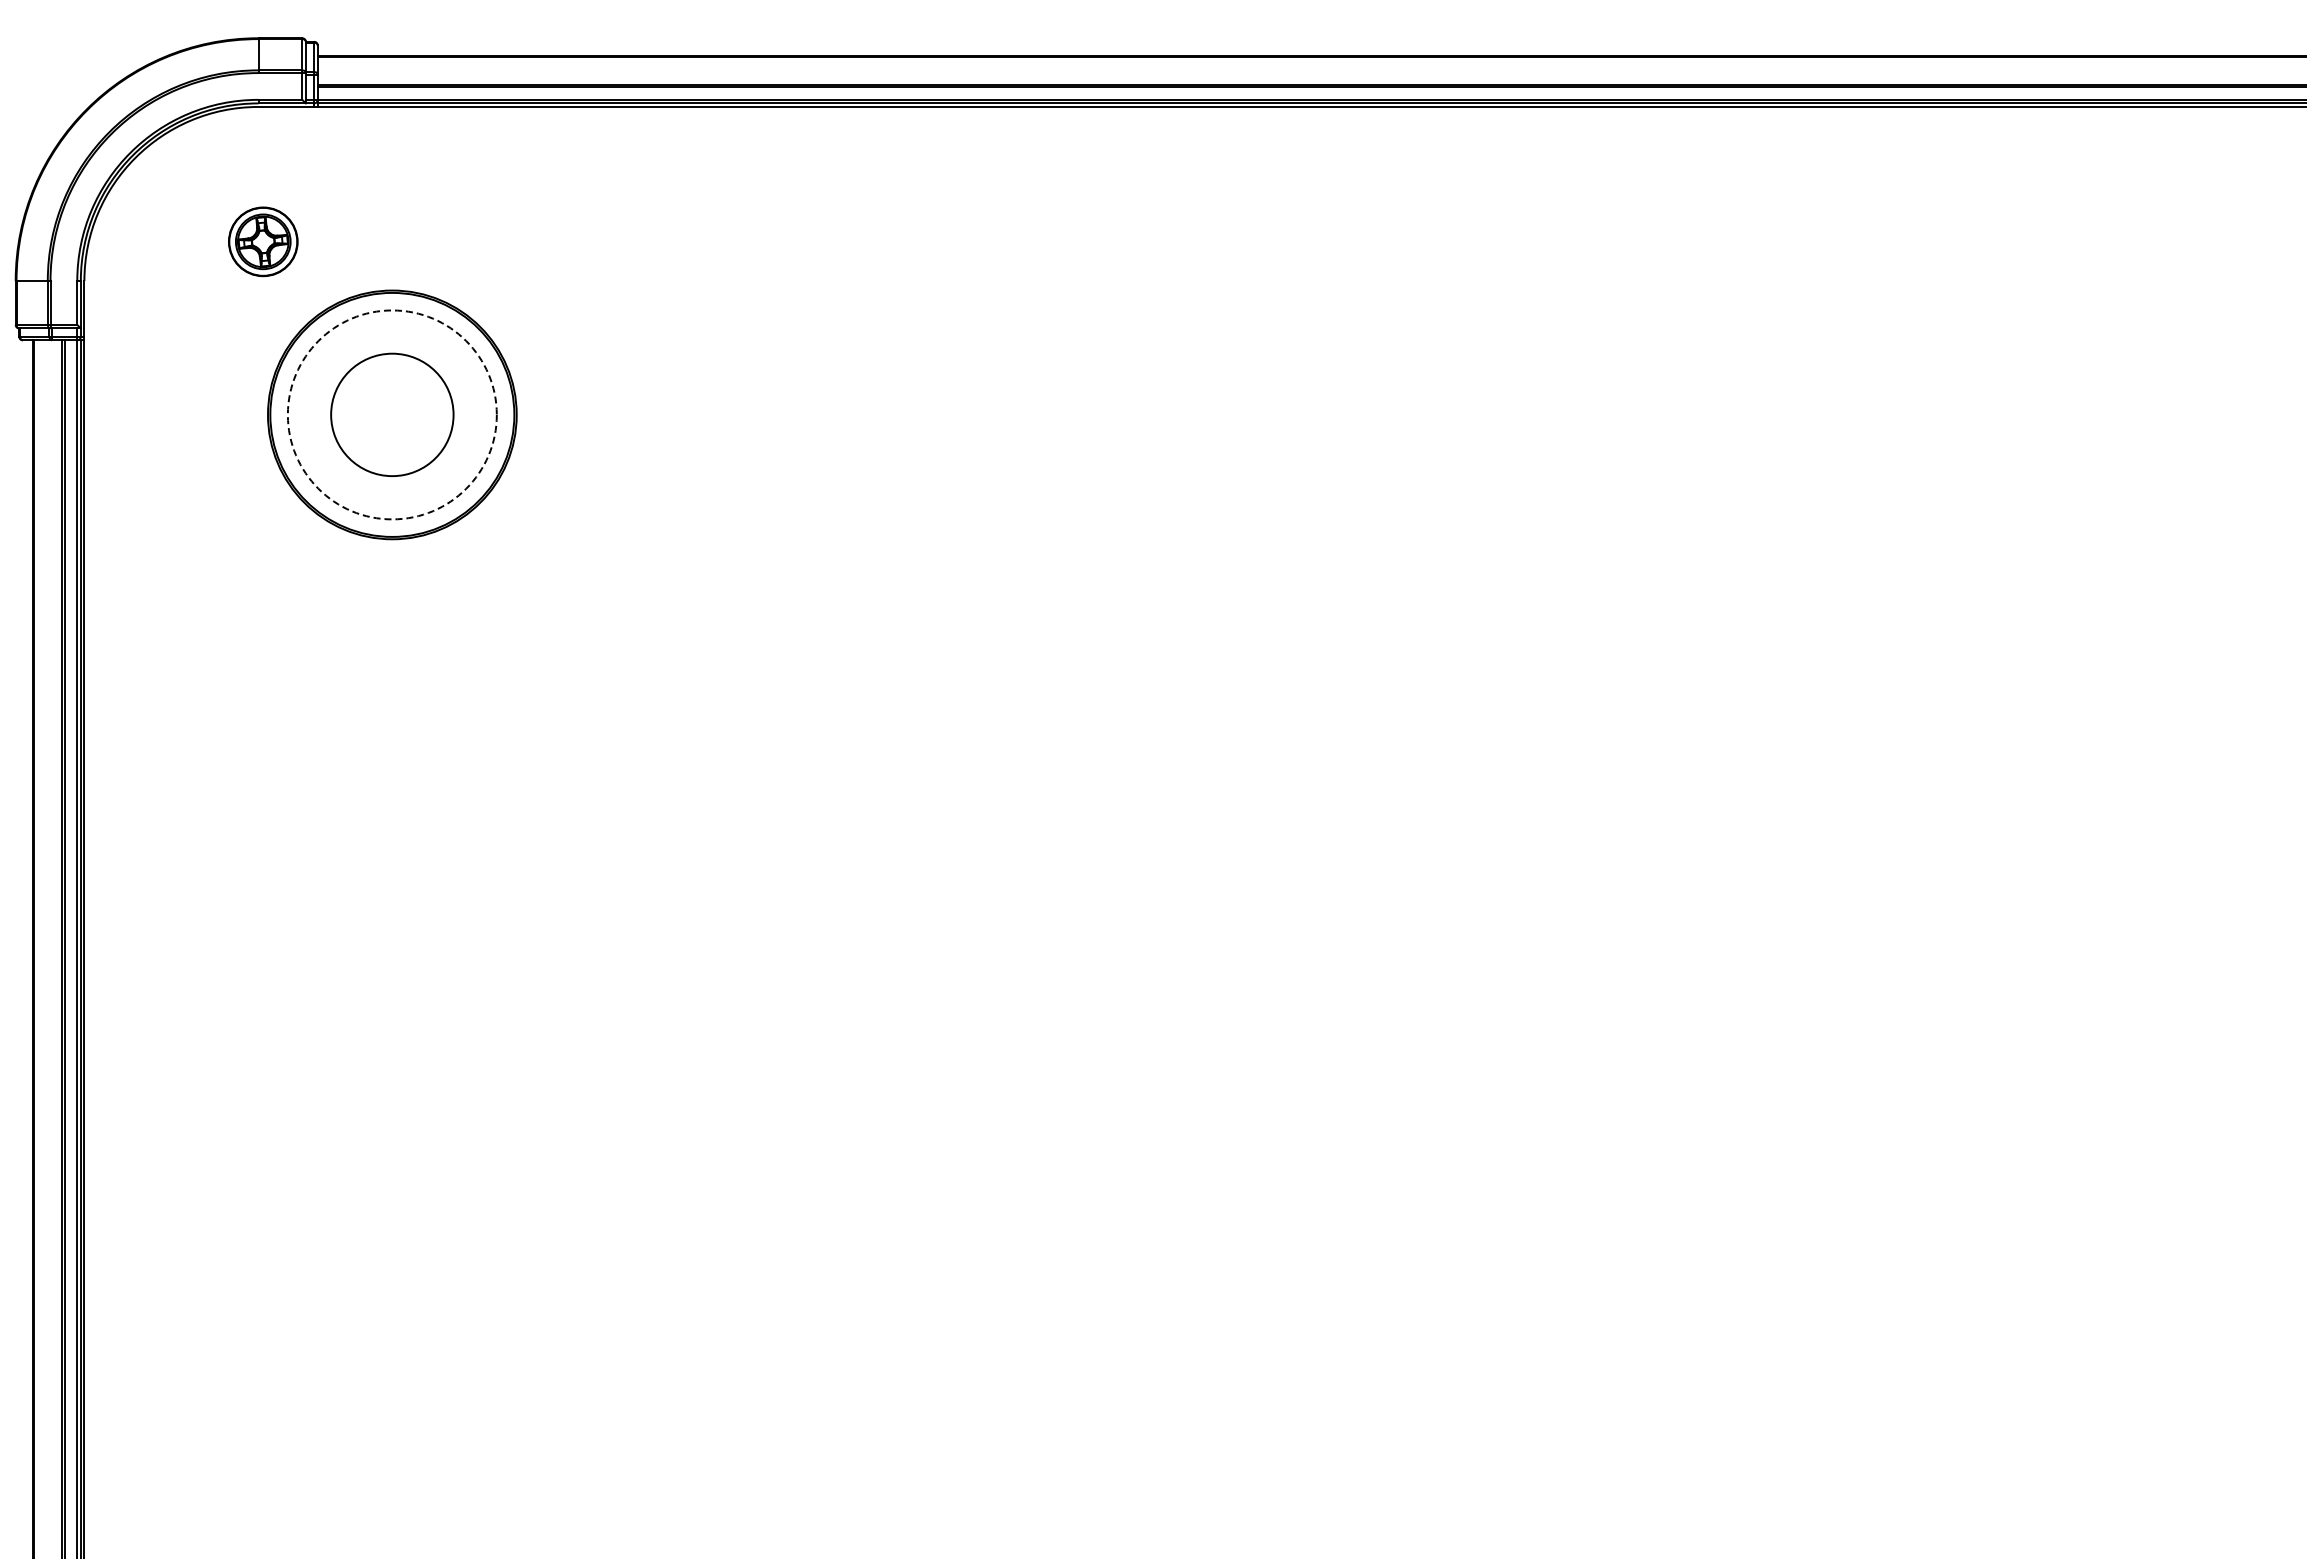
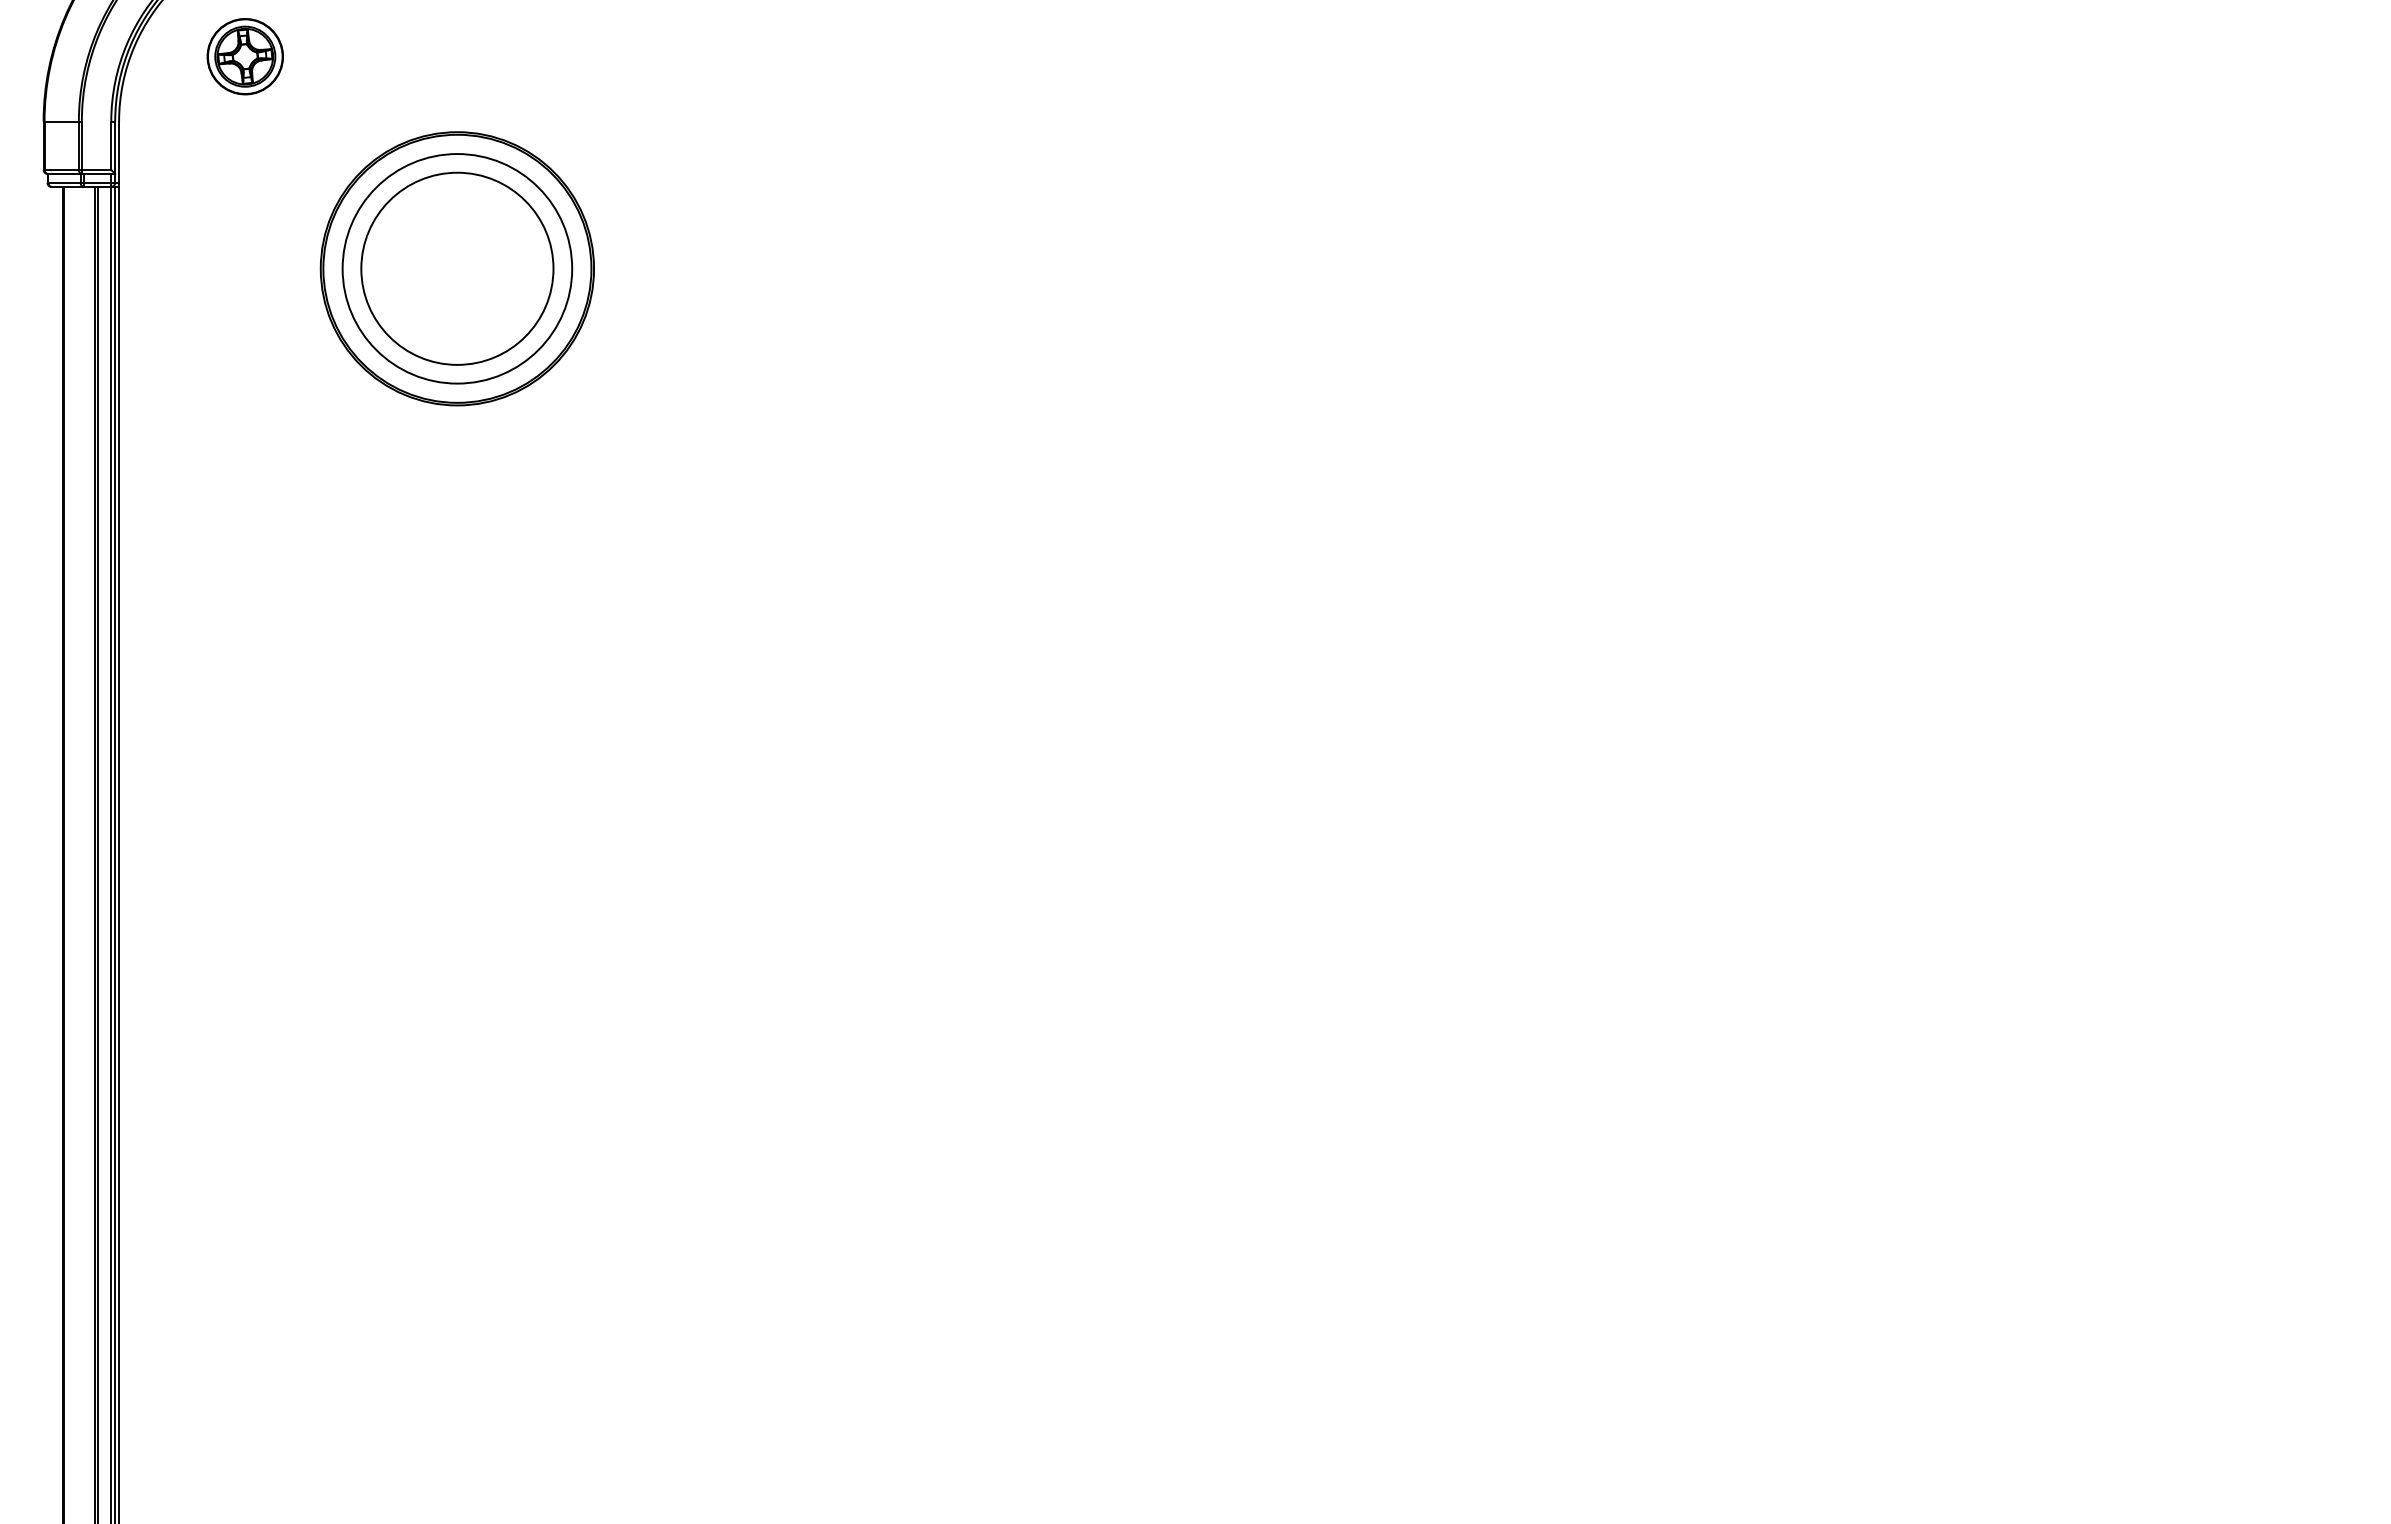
part: (263, 241) -> (245, 56), moved
circle: (391, 414) -> (456, 268), dashed -> solid
circle: (391, 414) -> (456, 268), size x1.43

